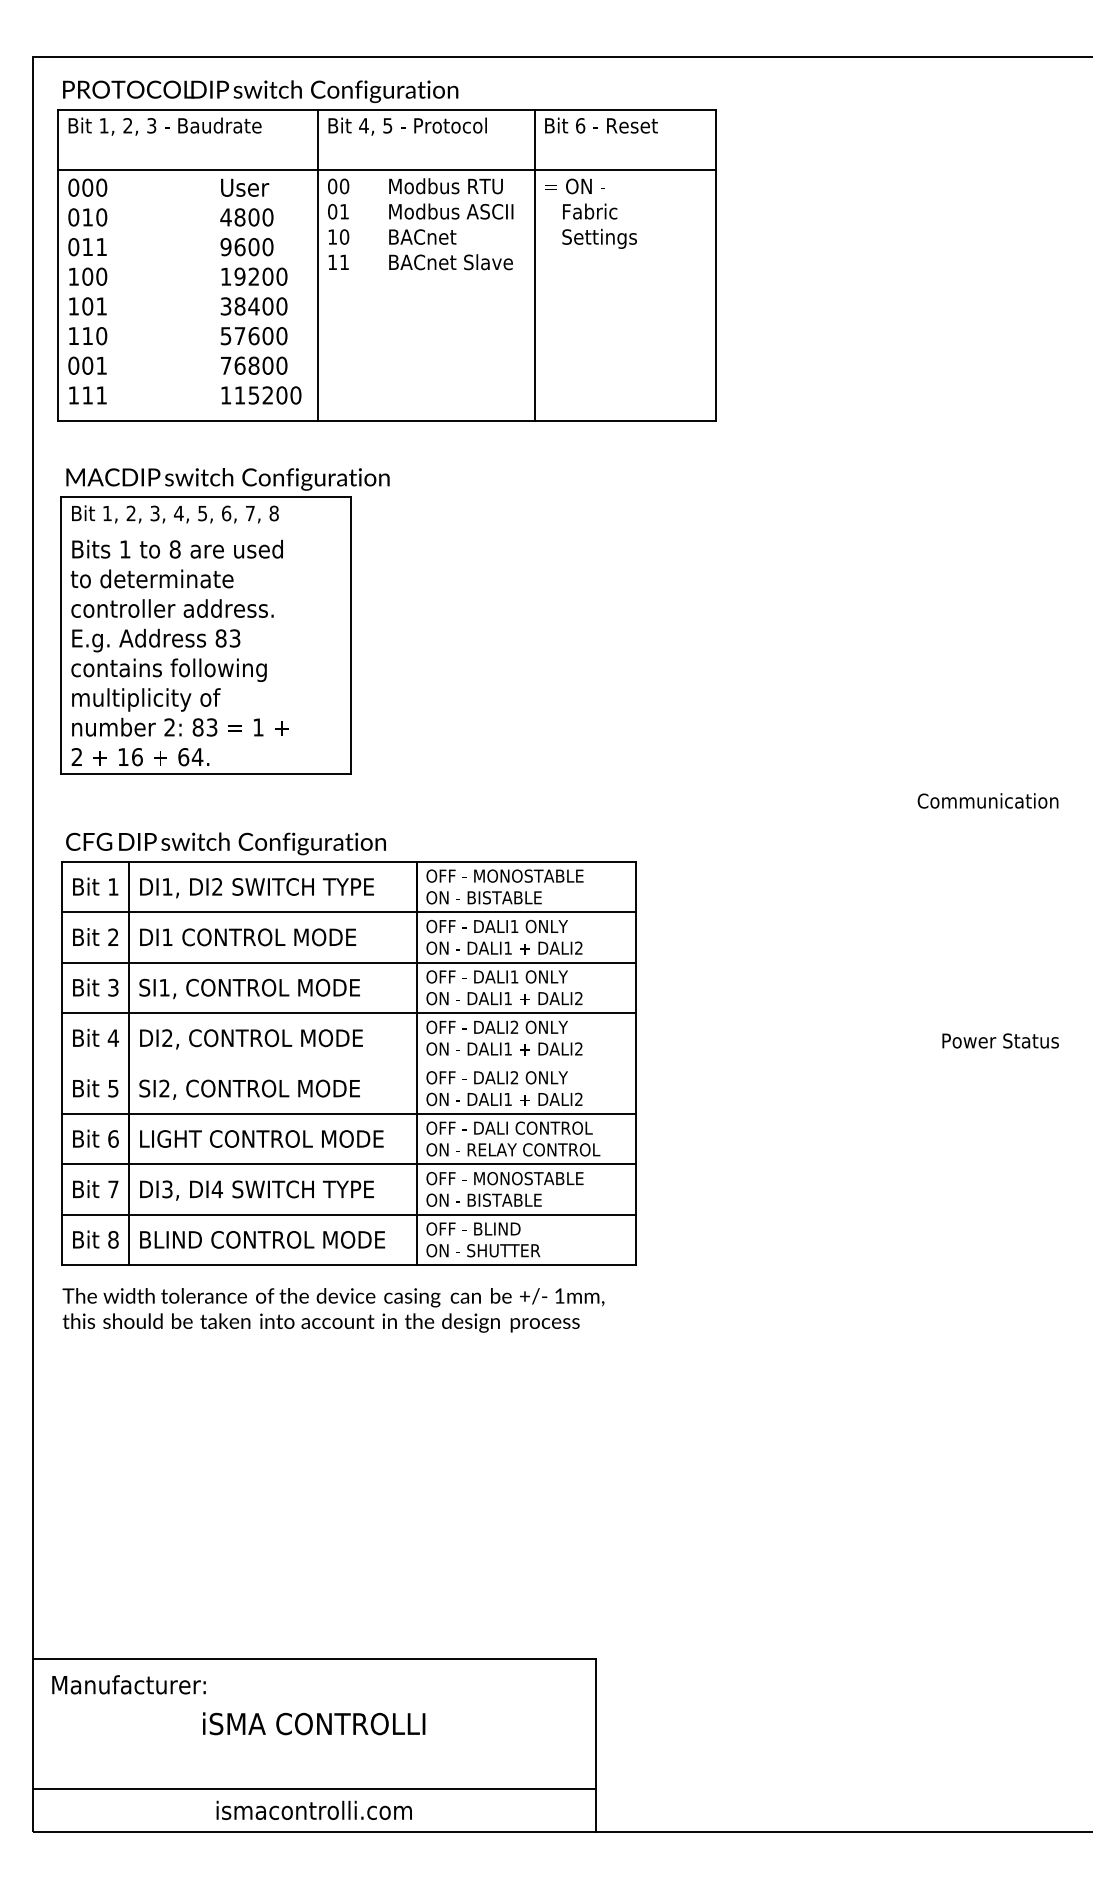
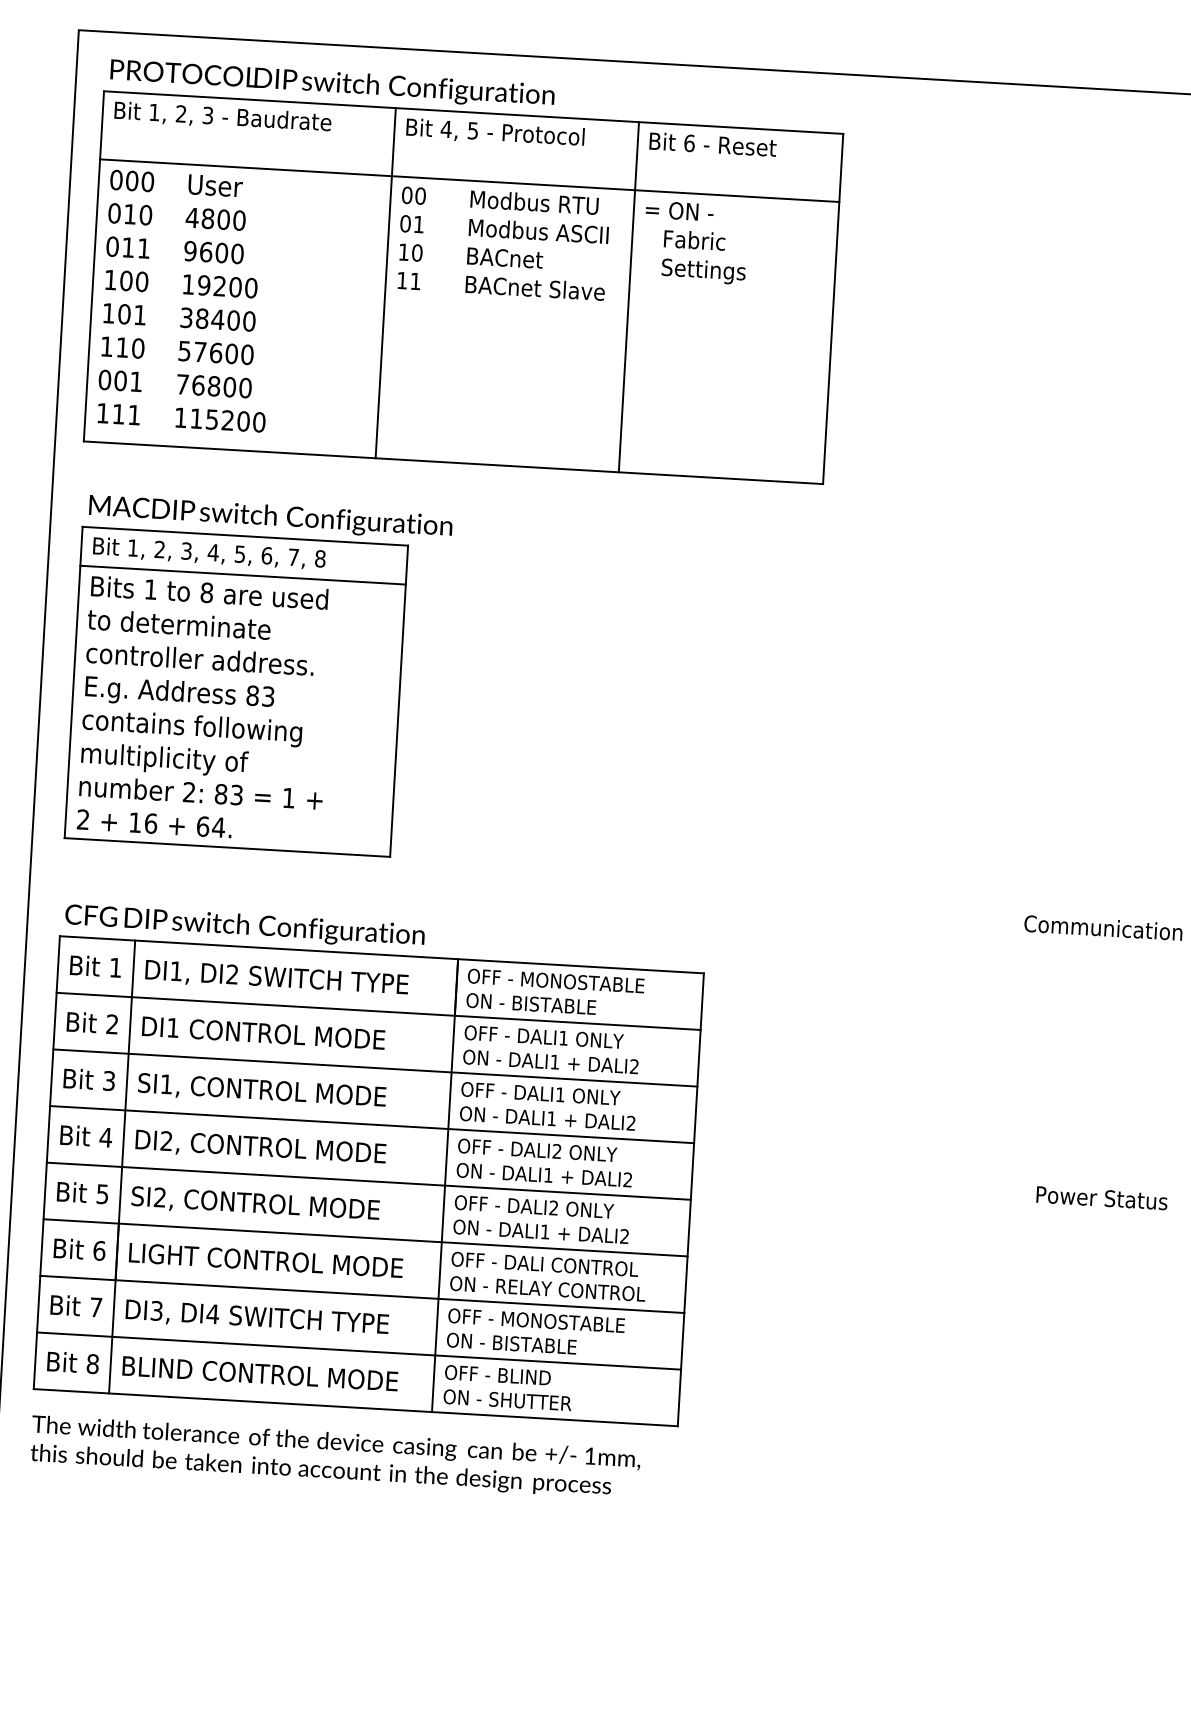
text: (260, 291) -> (226, 303), moved
line: (206, 531) -> (243, 574), added
line: (348, 1063) -> (368, 1181), added

